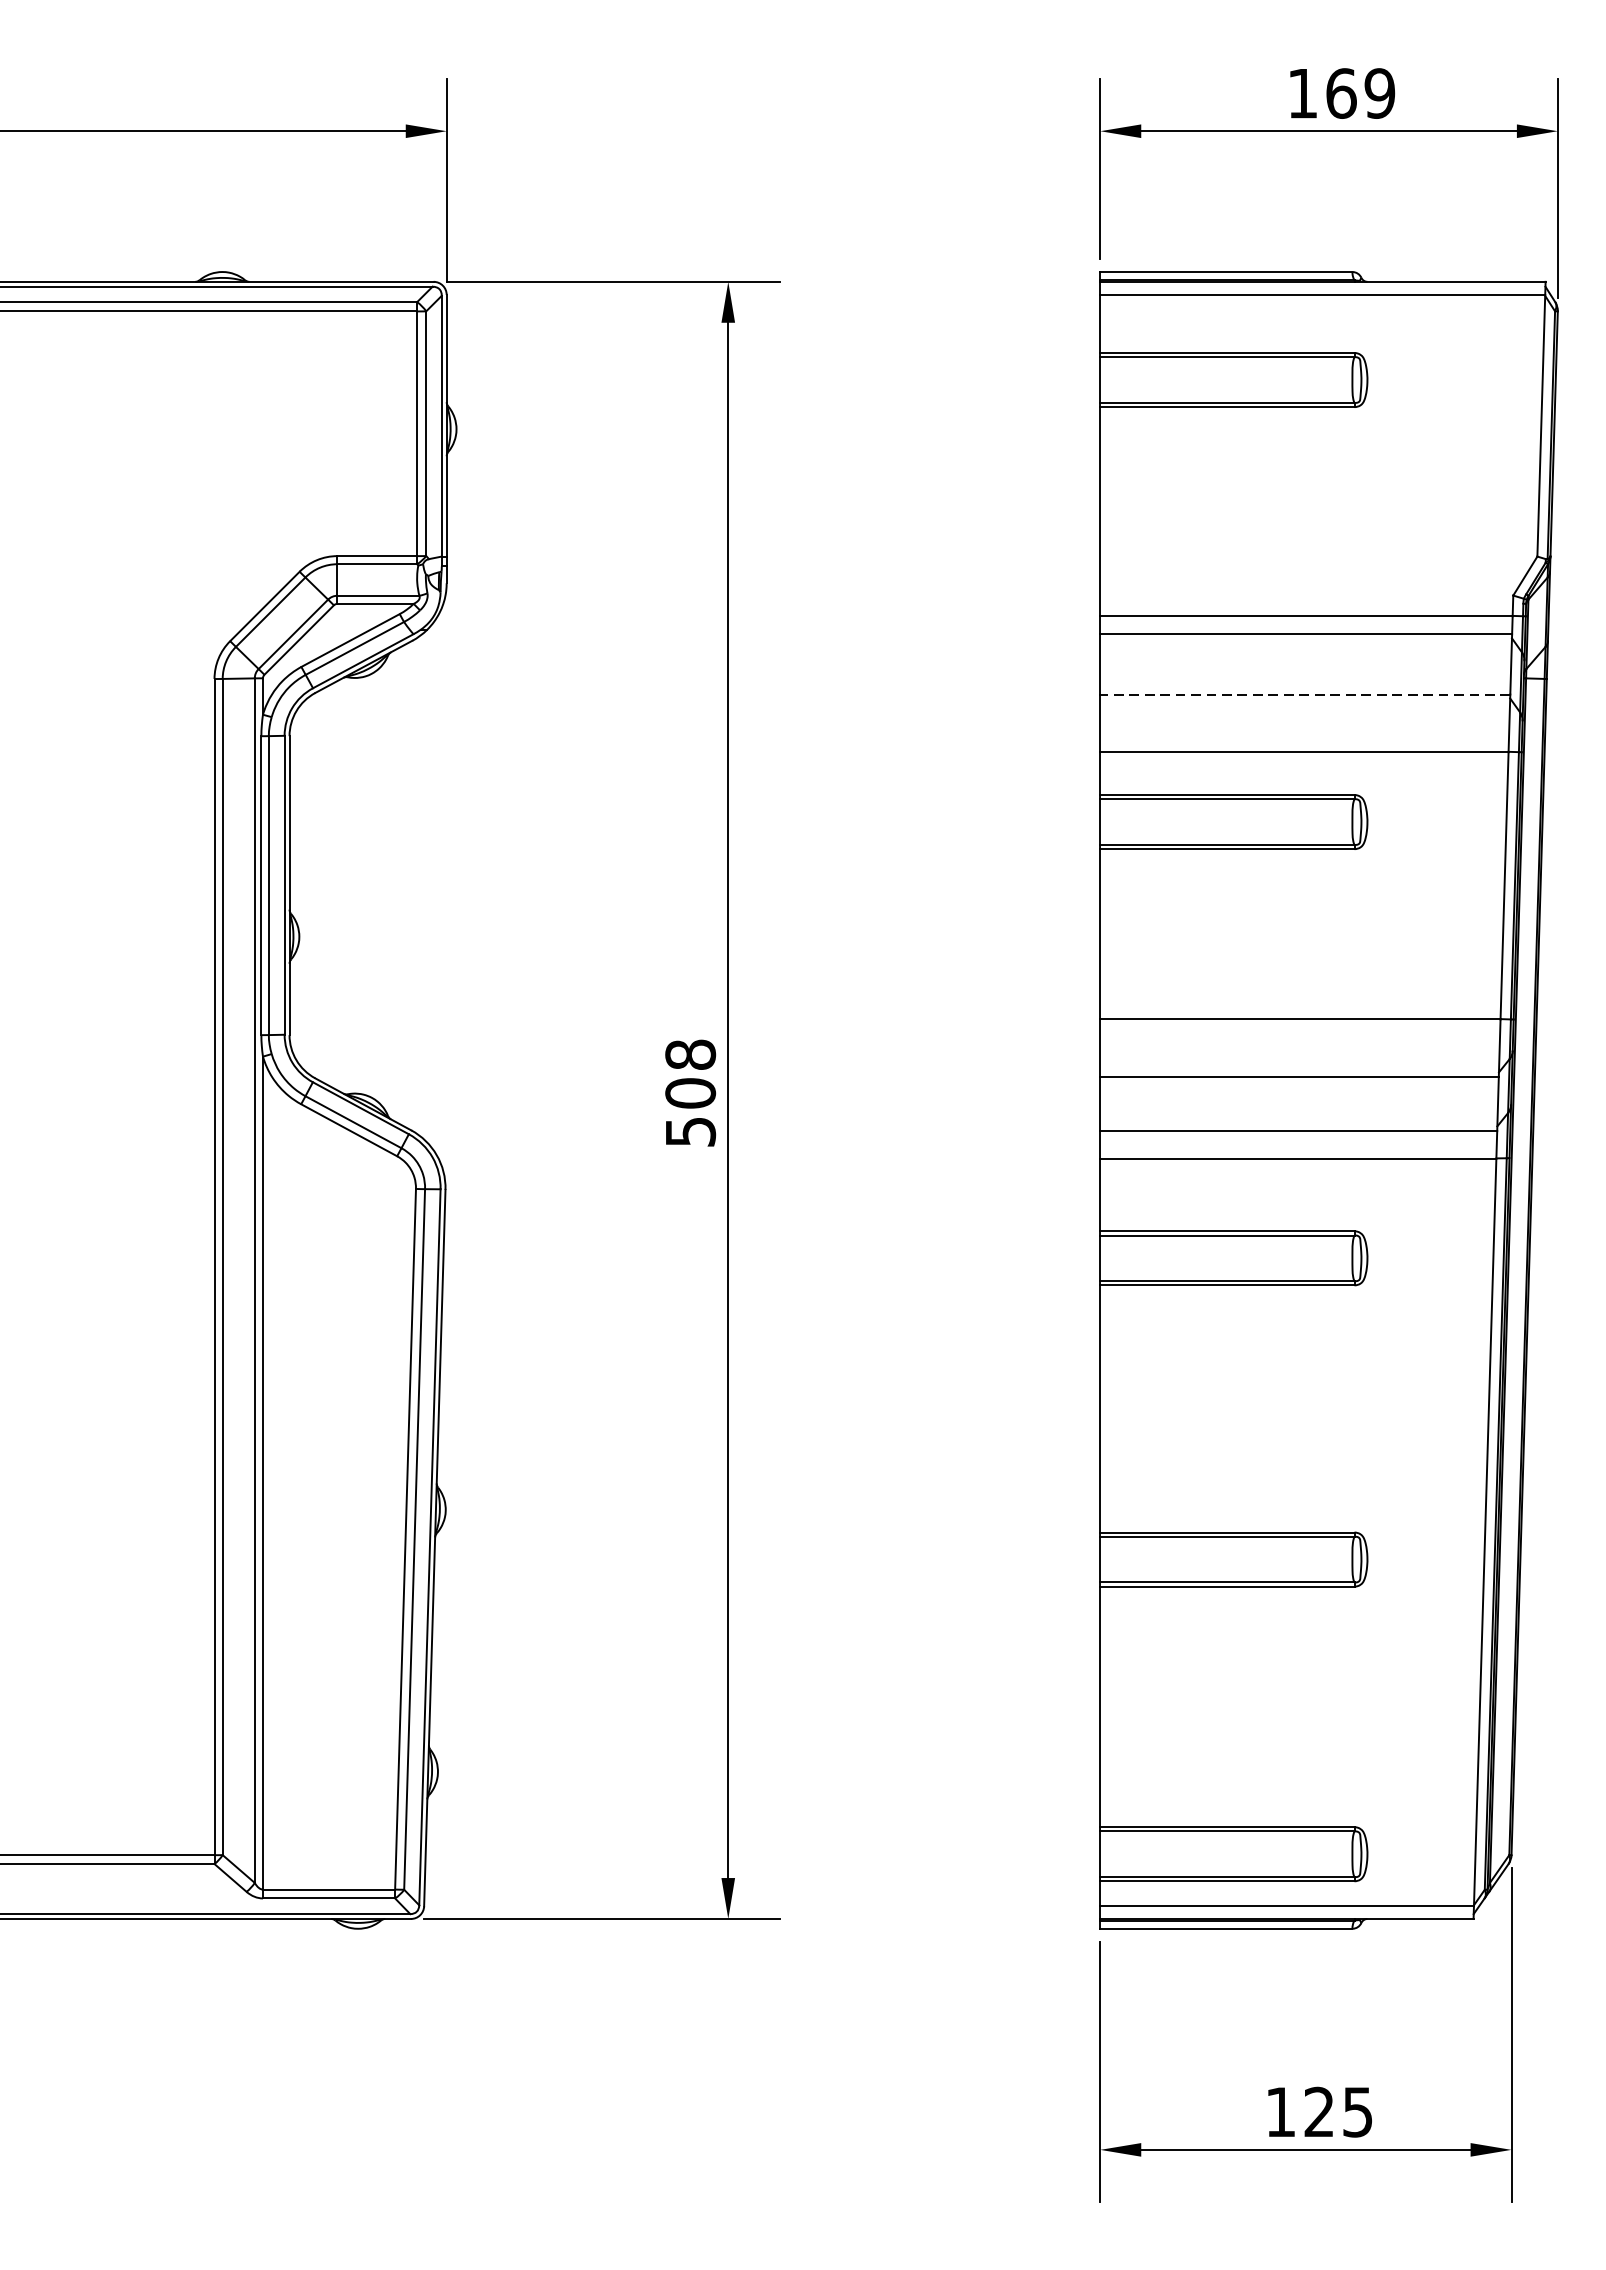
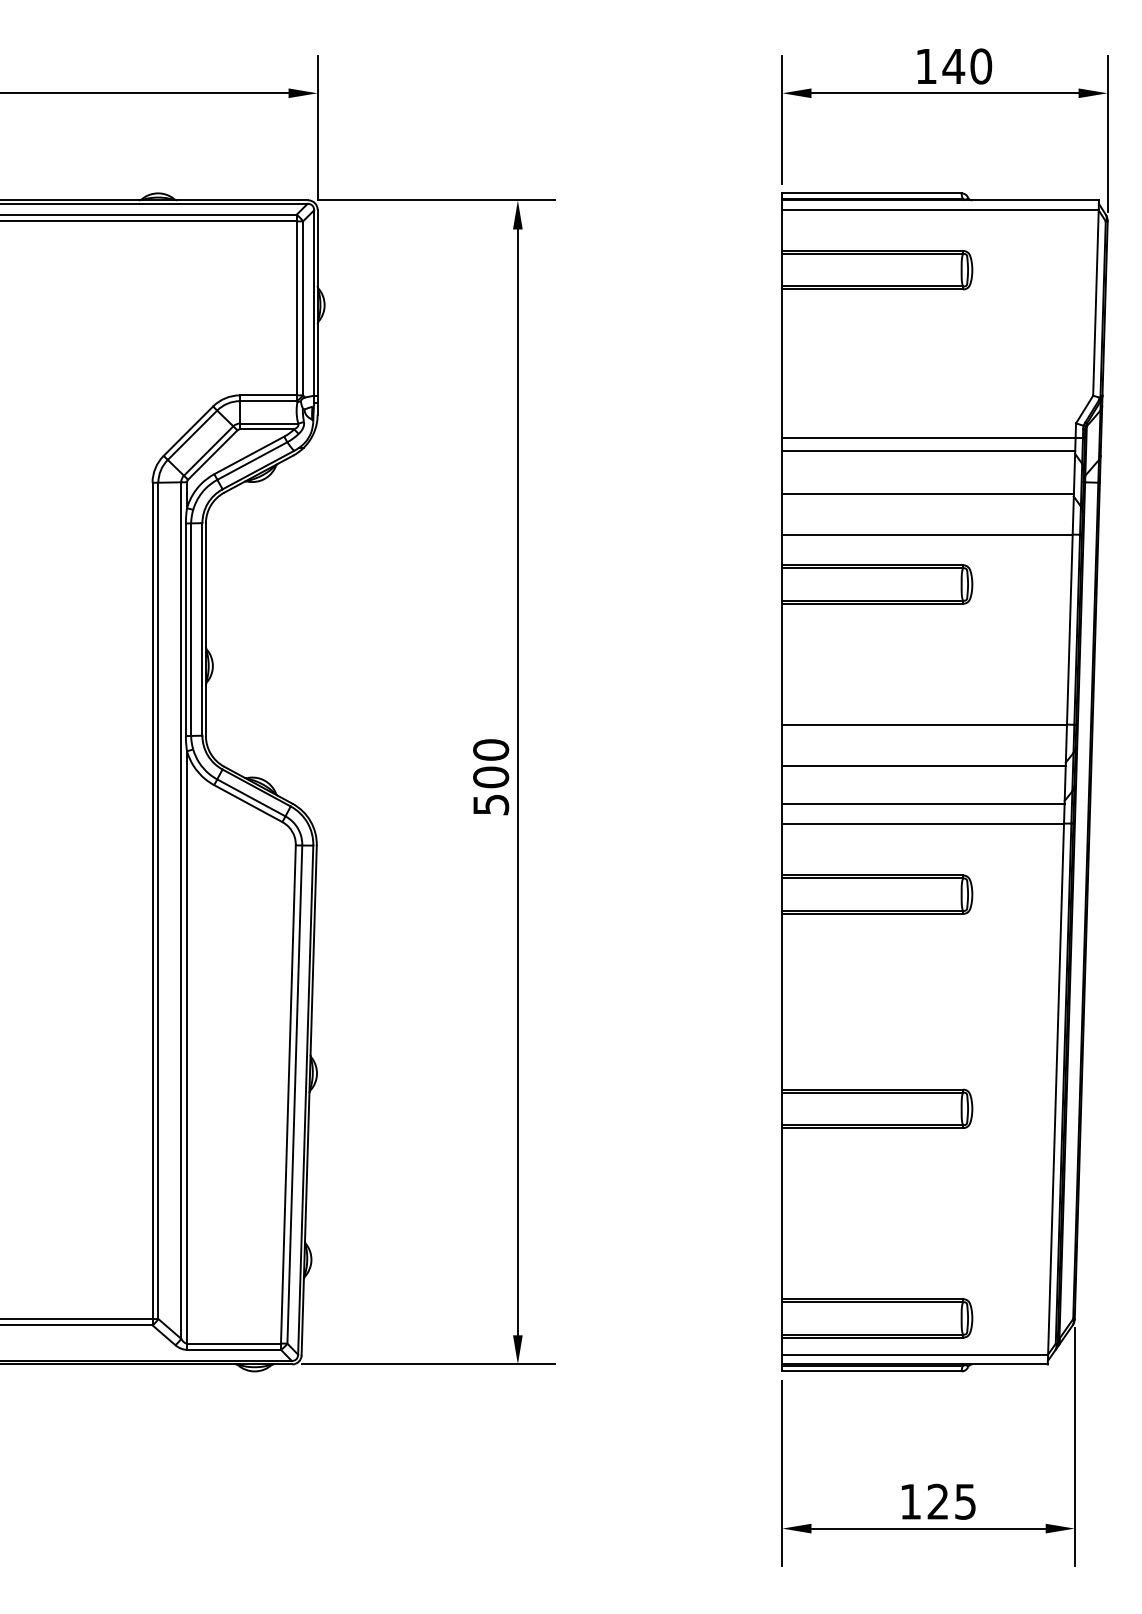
text: (1360, 93) -> (967, 66), 169 -> 140
line: (1305, 694) -> (928, 493), dashed -> solid
text: (689, 1054) -> (490, 749), 508 -> 500

